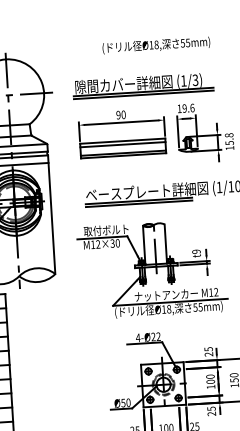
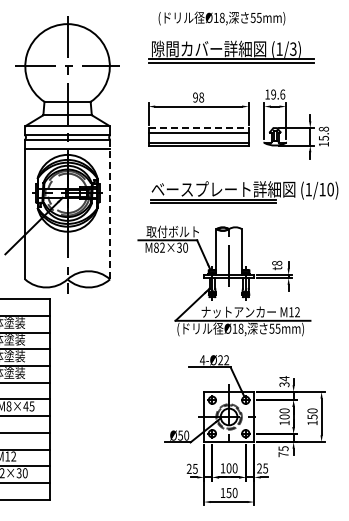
text: (155, 45) -> (221, 18), moved
part: (143, 85) -> (231, 51), moved
text: (123, 114) -> (201, 97), 90 -> 98
line: (123, 141) -> (199, 128), solid -> dashed
line: (52, 214) -> (110, 209), solid -> dashed
text: (93, 244) -> (156, 247), M12×30 -> M82×30
text: (196, 251) -> (277, 262), t9 -> t8
text: (208, 351) -> (284, 381), 25 -> 34
text: (211, 413) -> (283, 454), 25 -> 75

